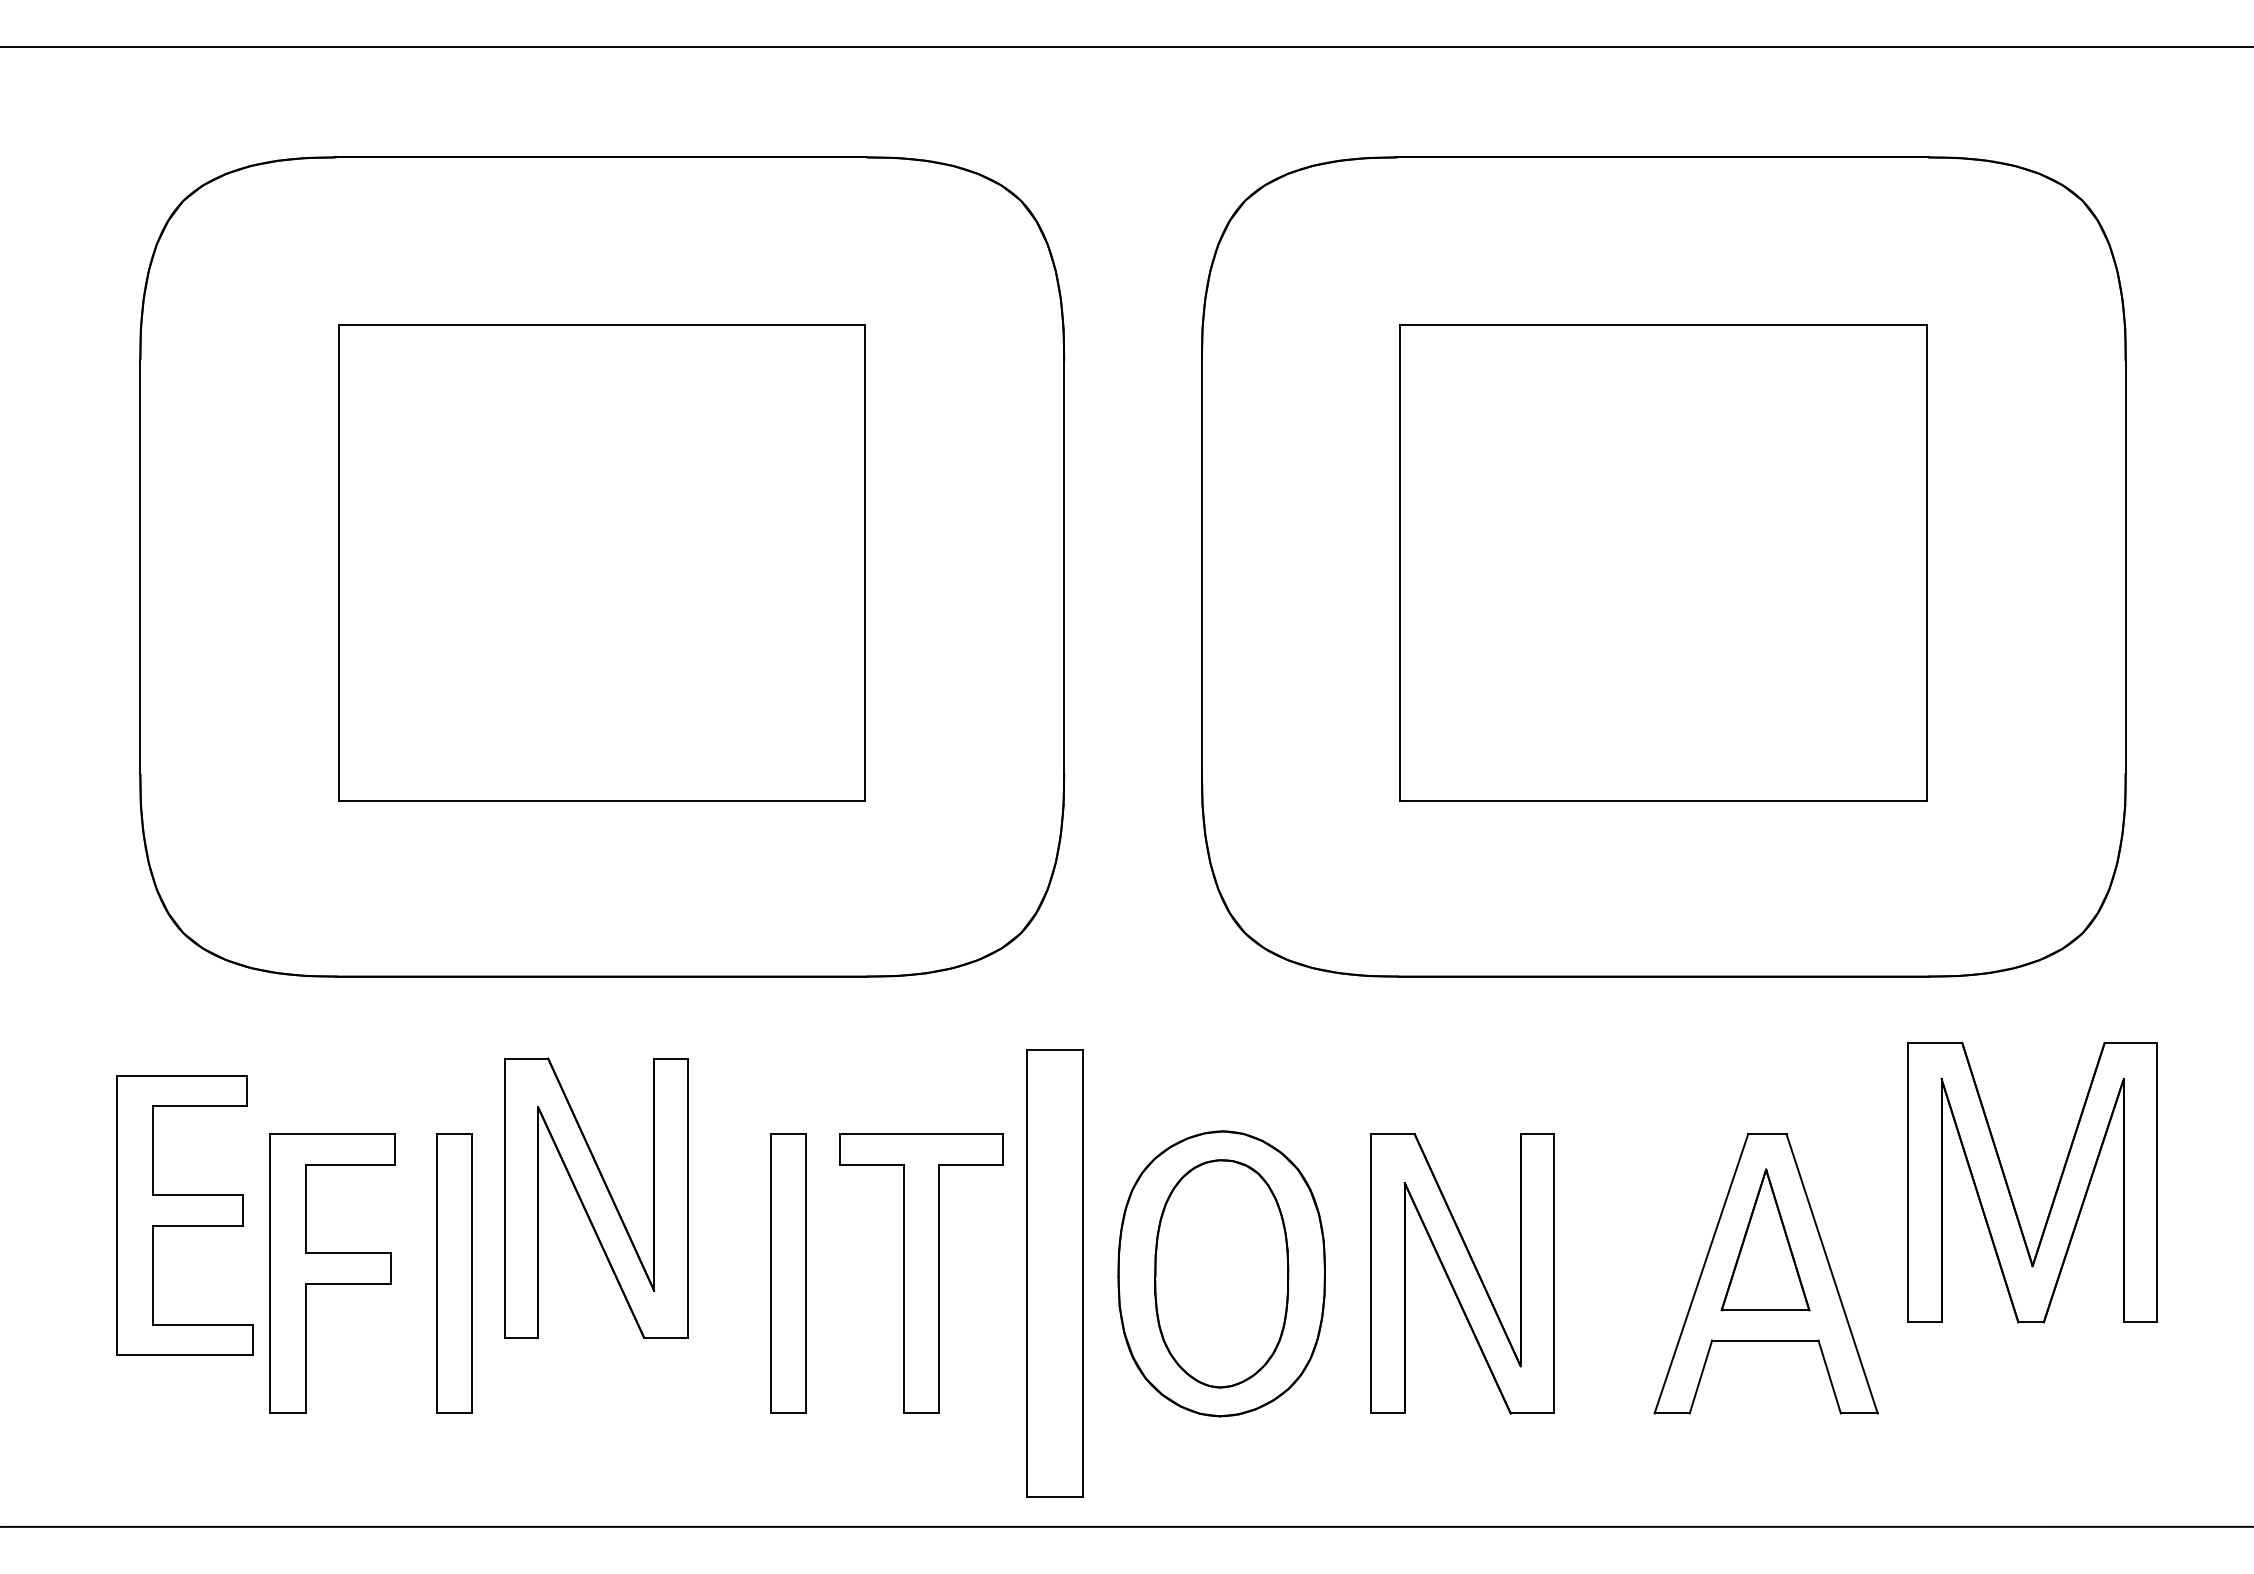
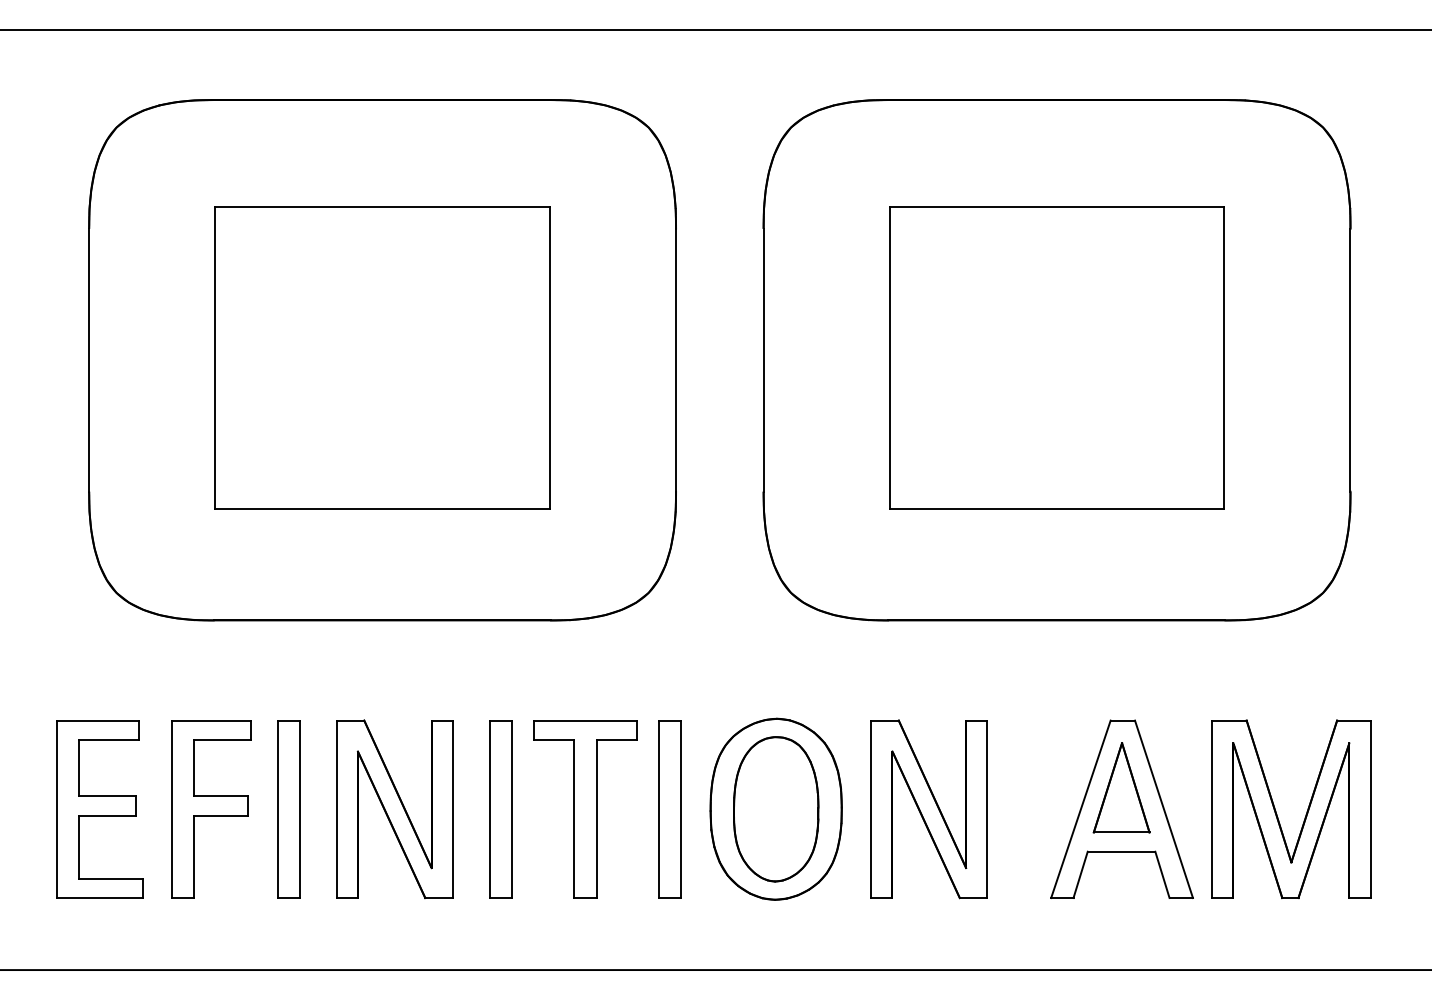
part: (2010, 1190) -> (1277, 814), moved
part: (595, 1198) -> (394, 809), moved
part: (184, 1215) -> (99, 809), moved
part: (1053, 1274) -> (669, 809), size x0.62

